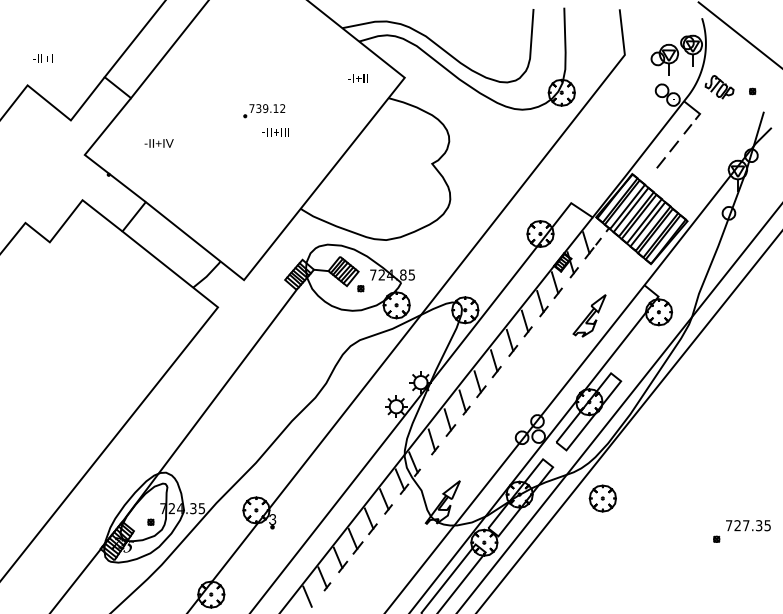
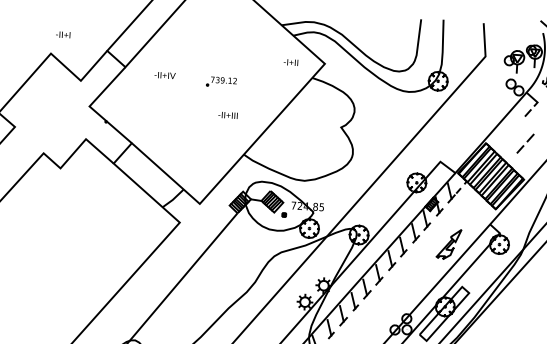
text: (275, 132) -> (227, 115), moved
text: (158, 143) -> (164, 75), moved
part: (667, 154) -> (525, 143), moved

